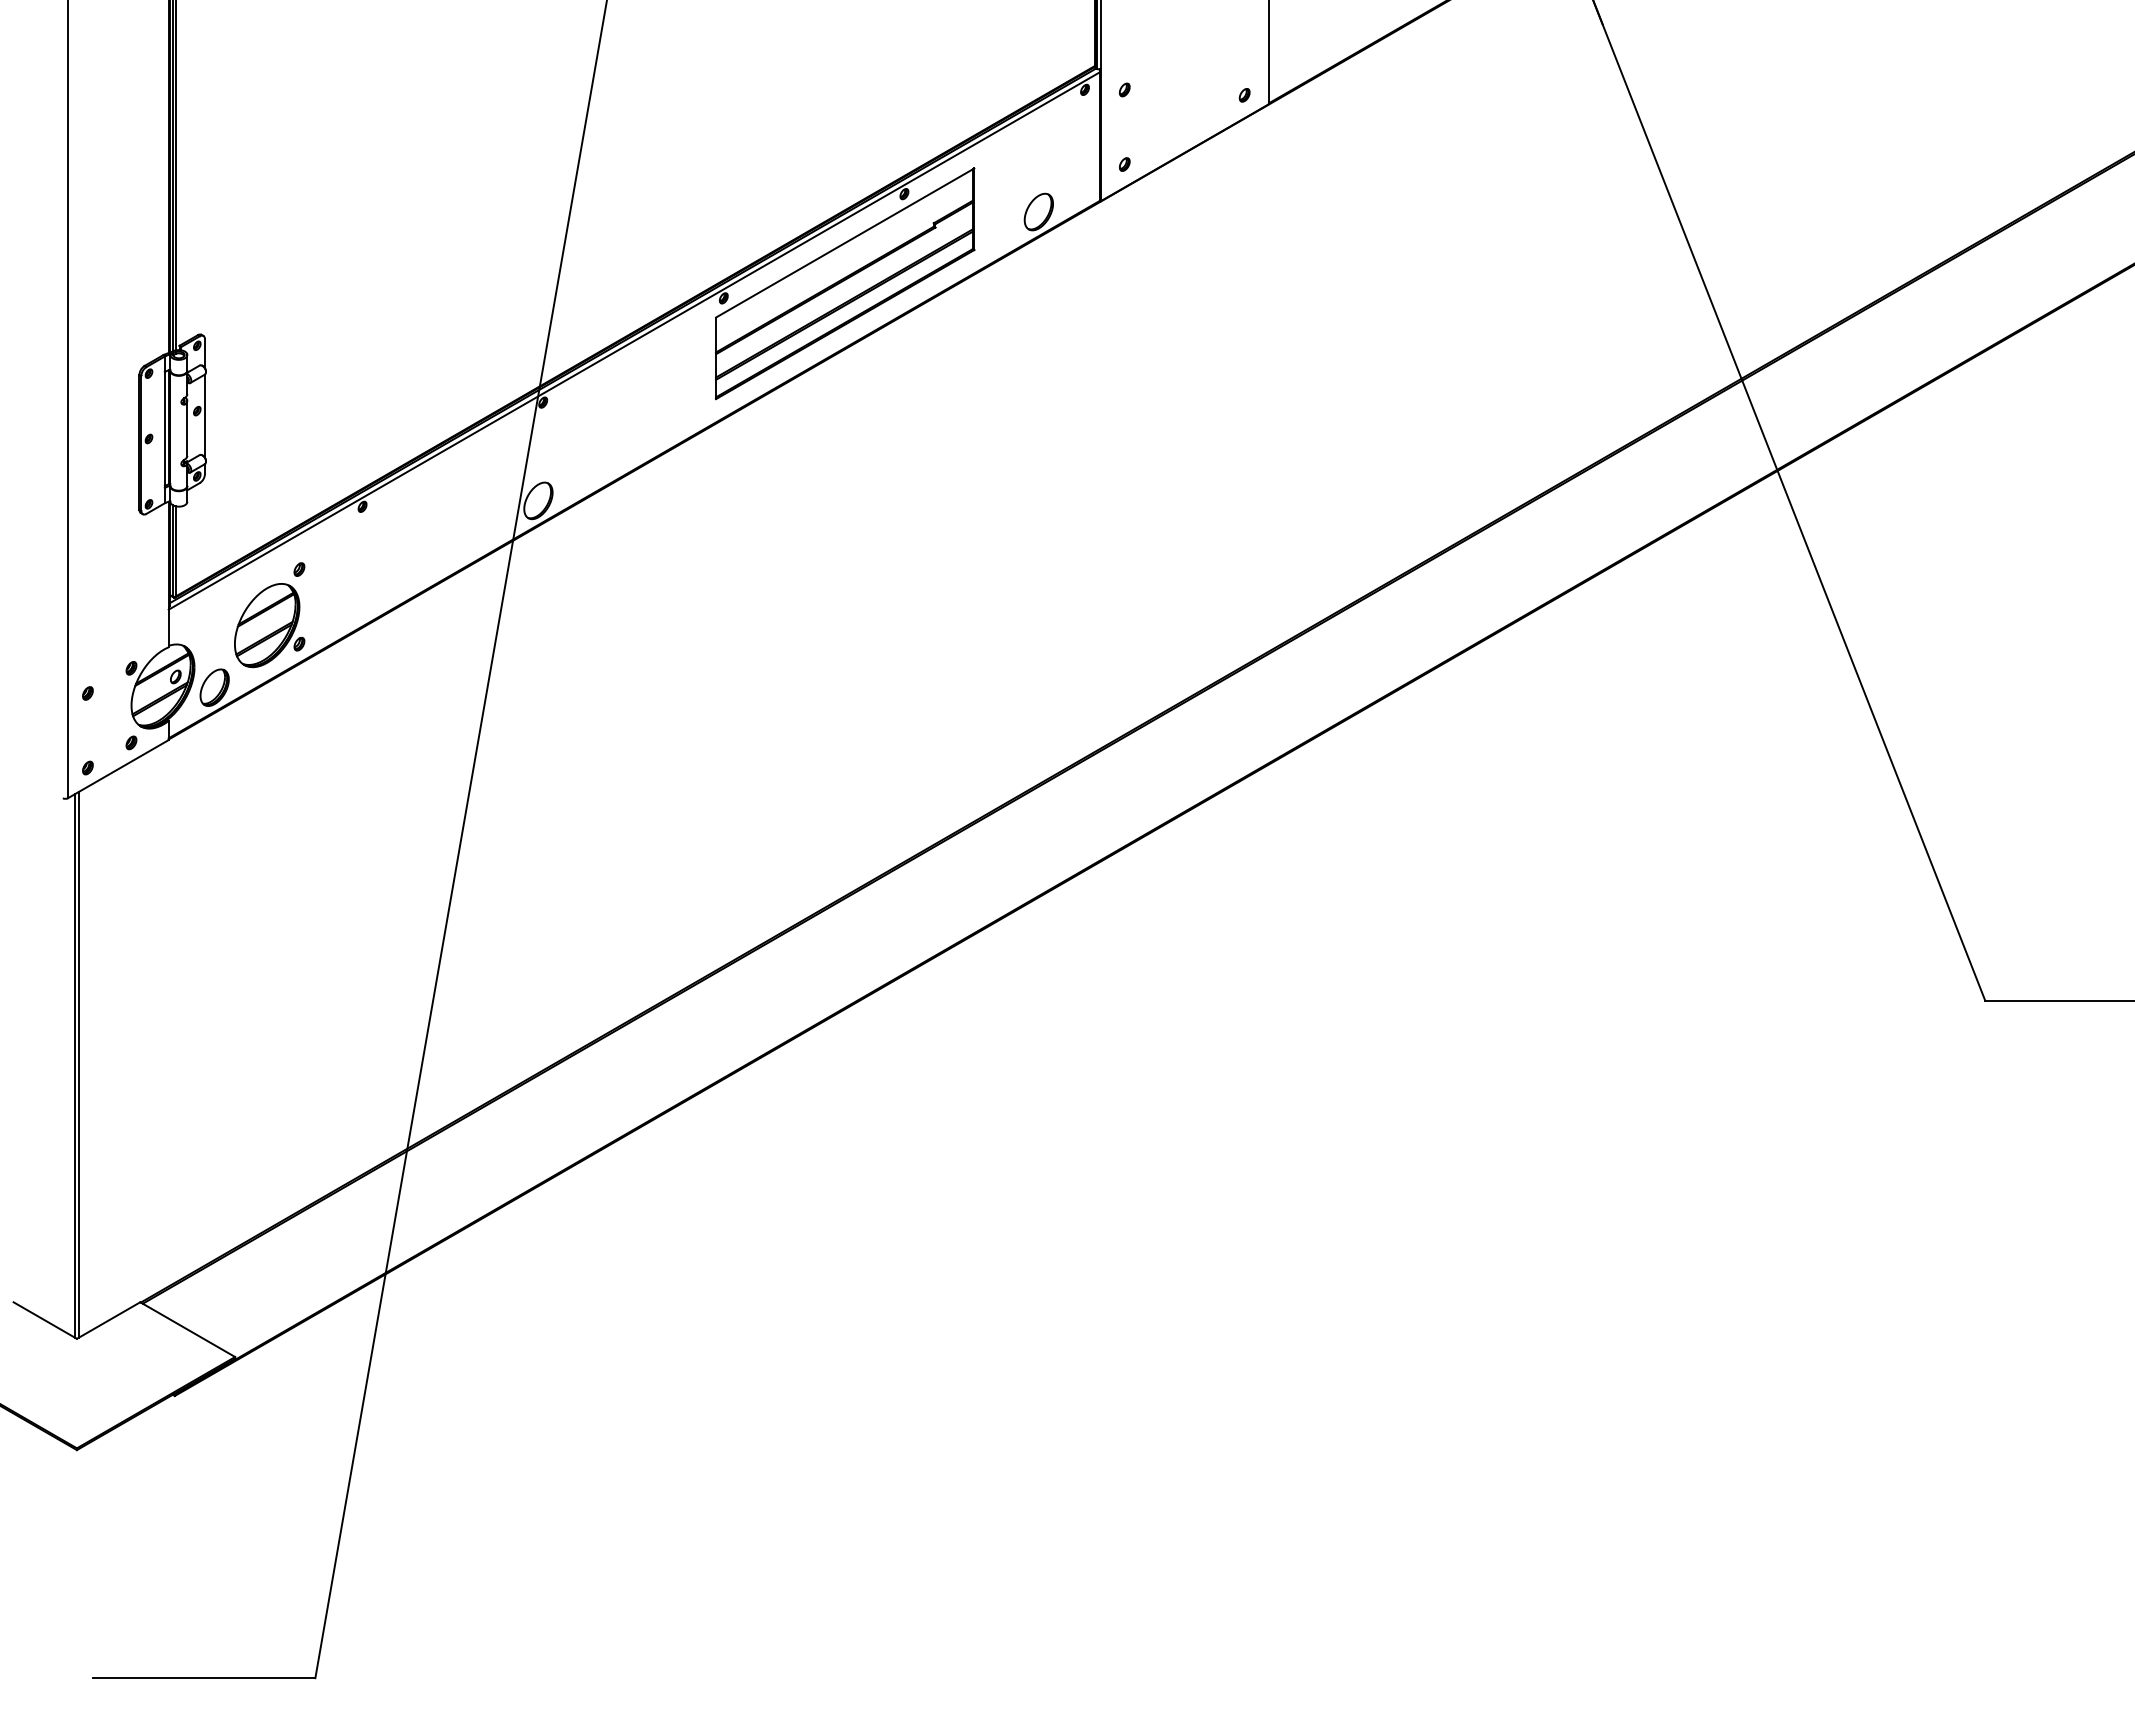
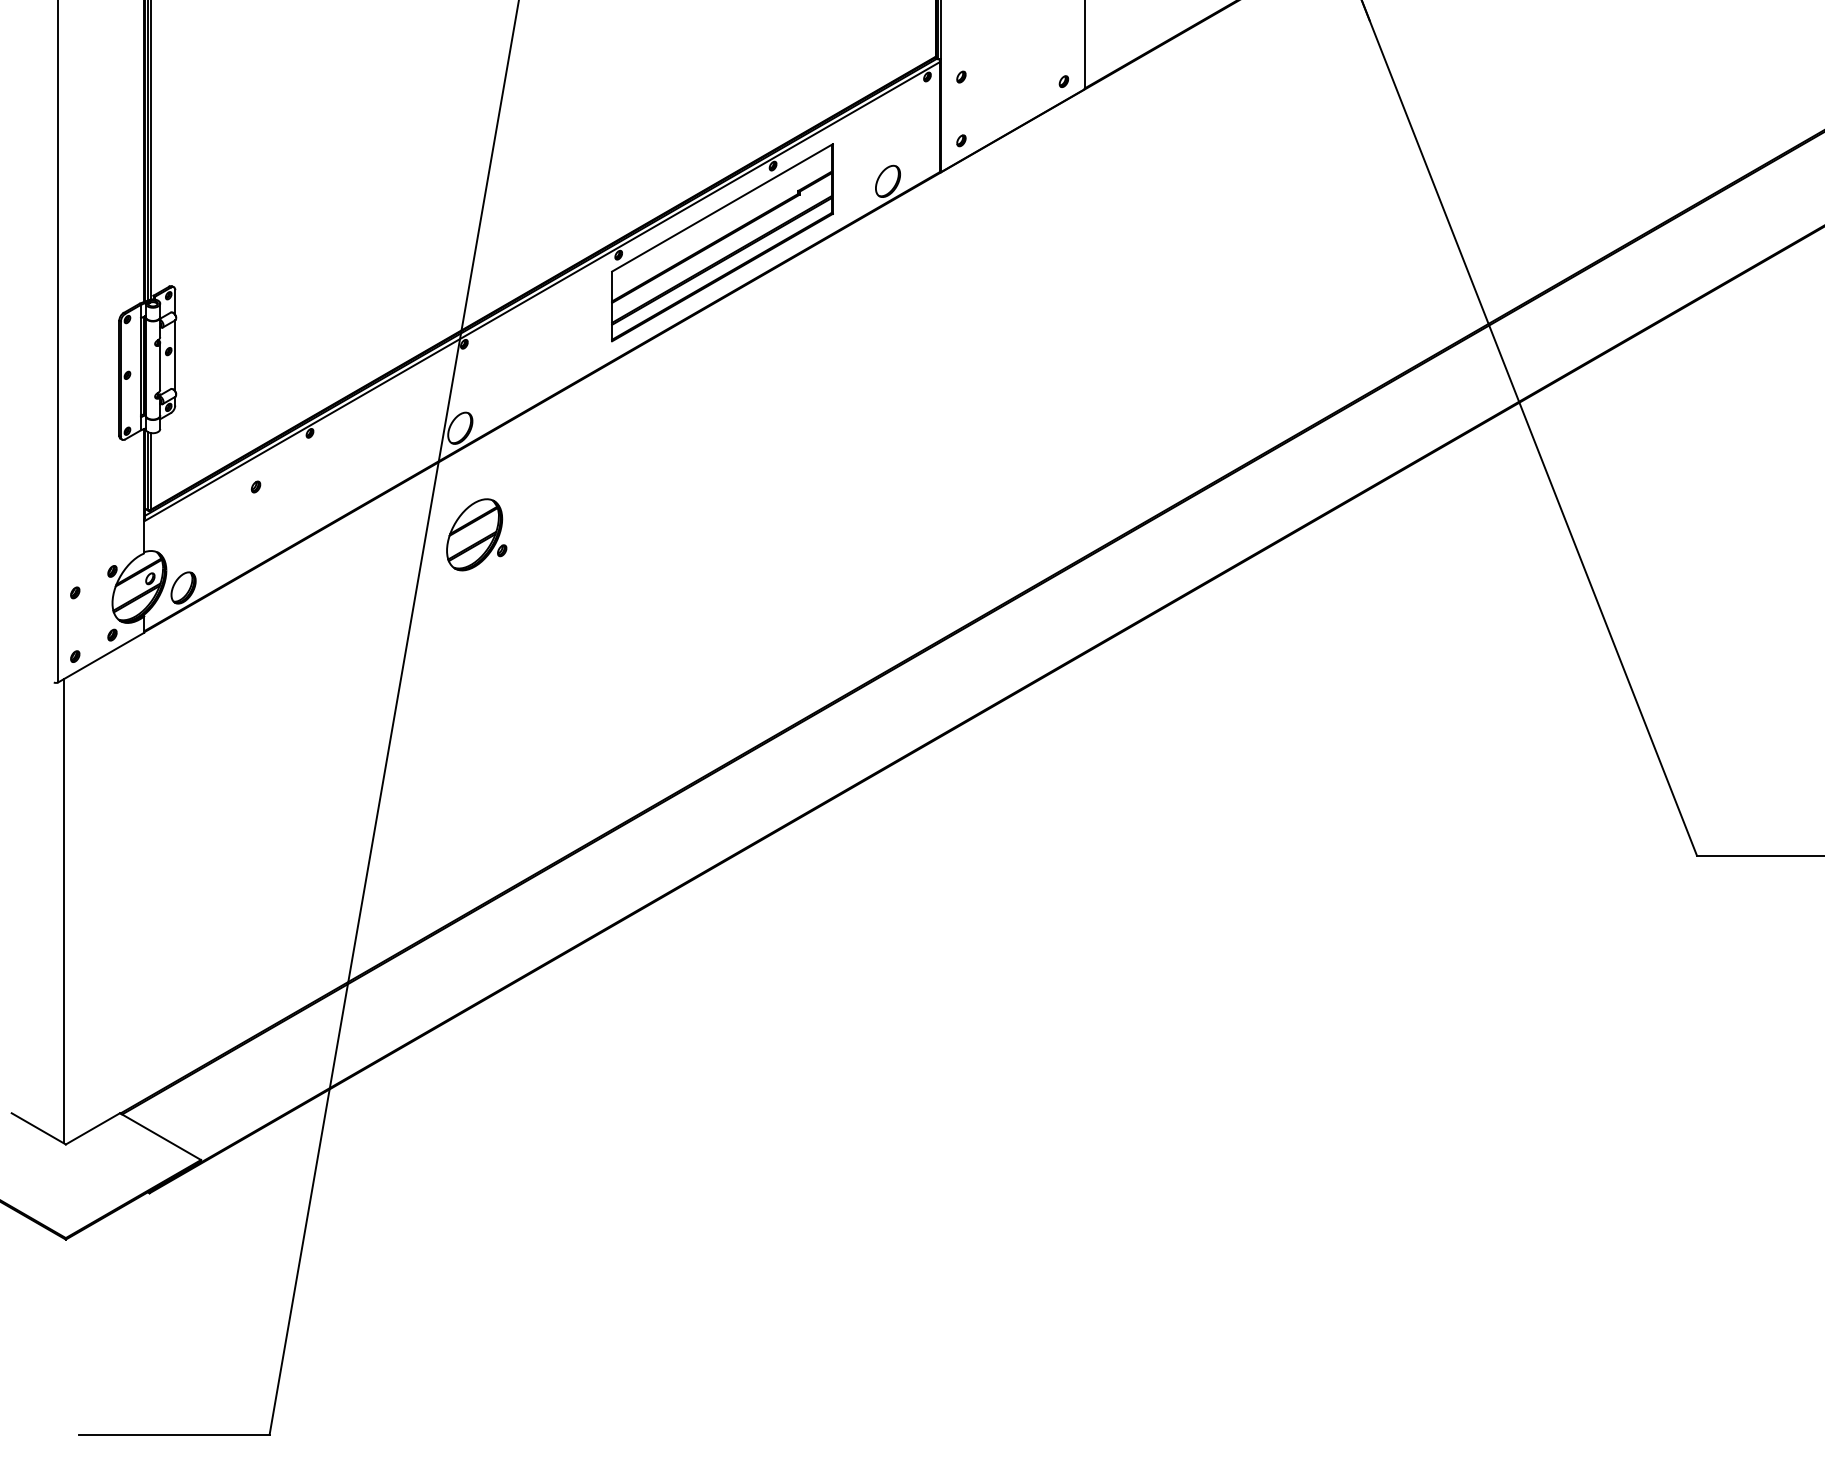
part: (269, 625) -> (476, 534), moved
line: (79, 1064) -> (68, 910), removed

